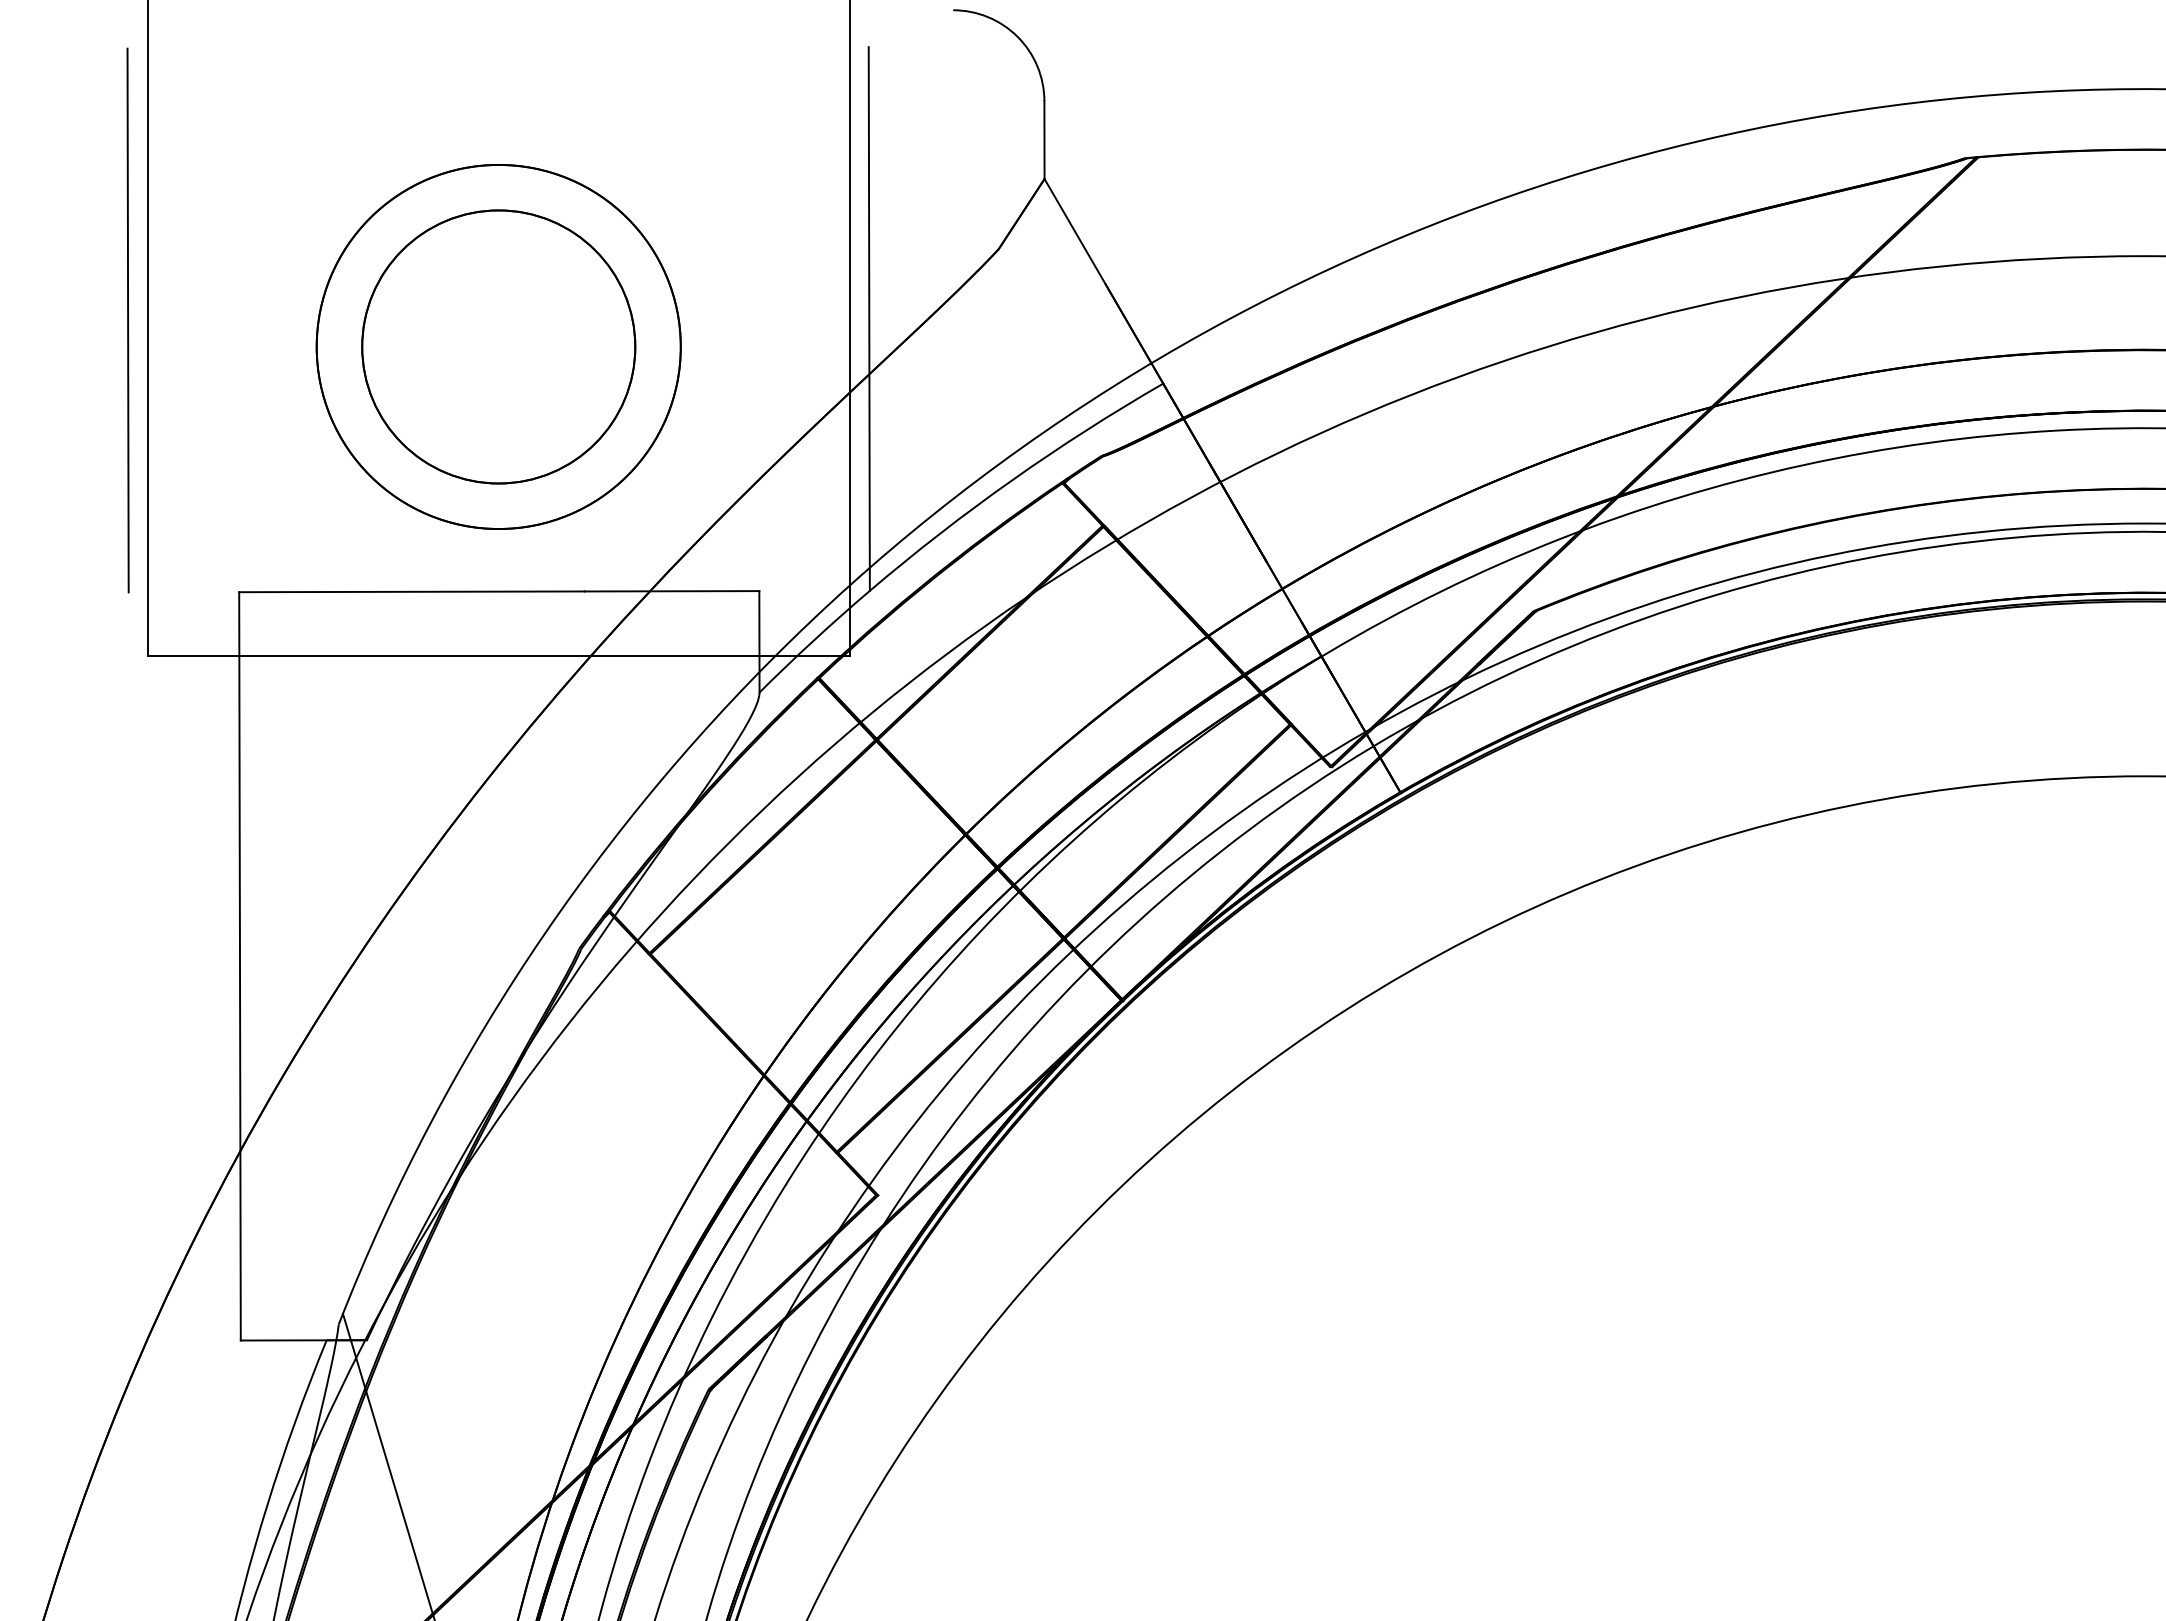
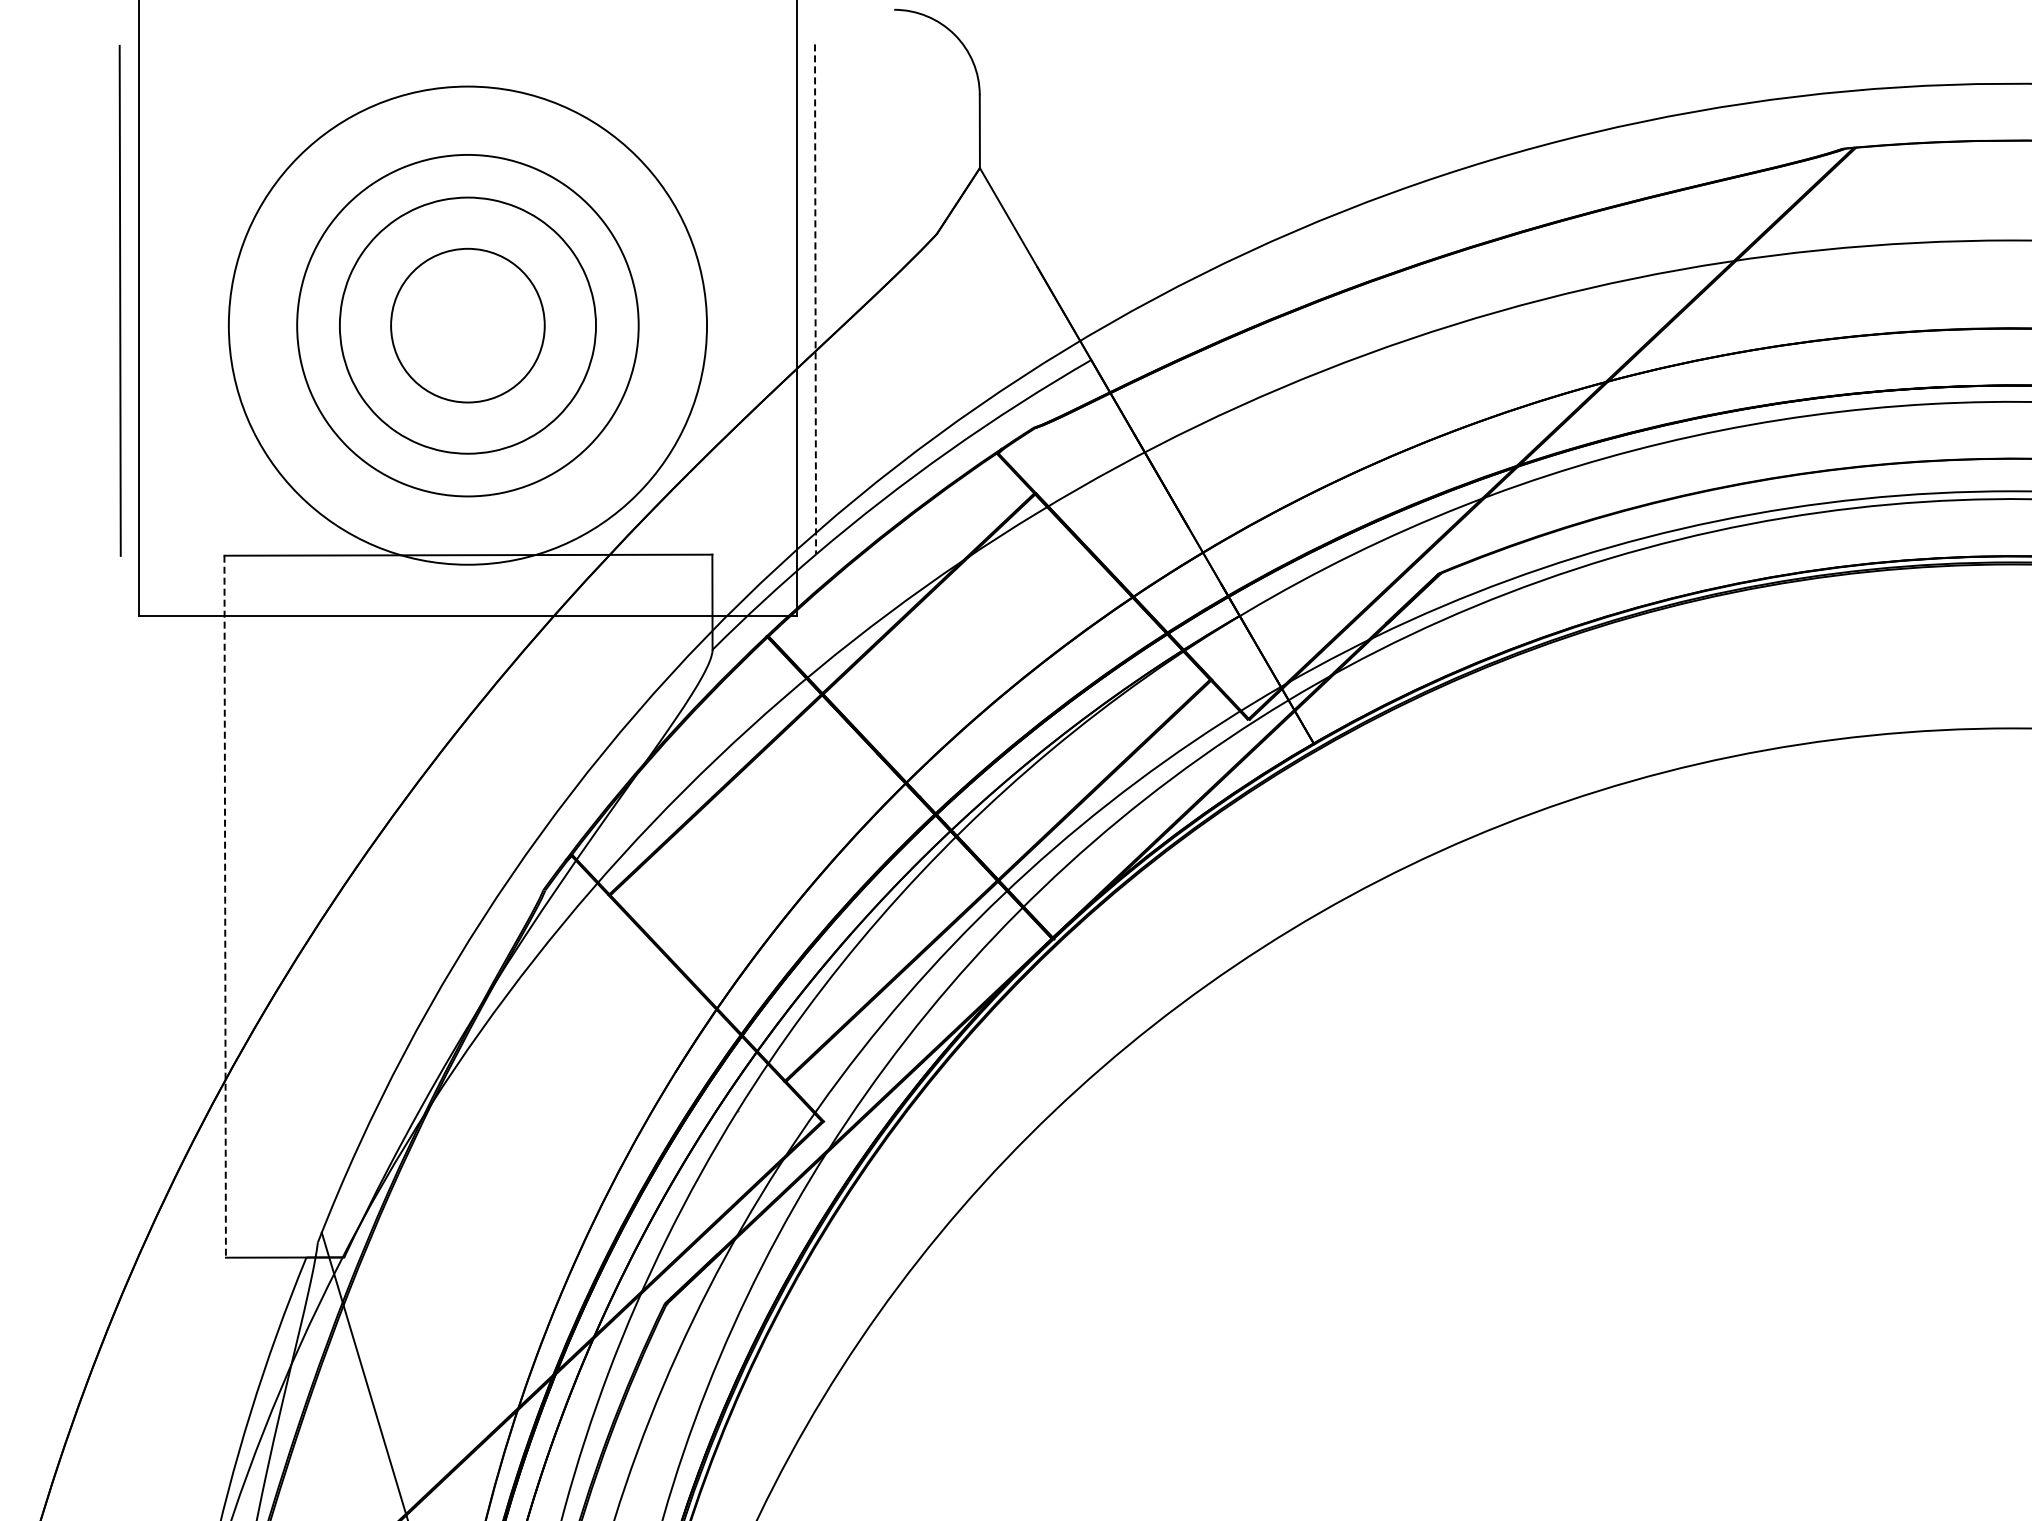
line: (869, 319) -> (815, 299), solid -> dashed
circle: (498, 346) -> (467, 325), size x0.6
circle: (498, 346) -> (467, 325), size x1.4
line: (240, 966) -> (225, 906), solid -> dashed

